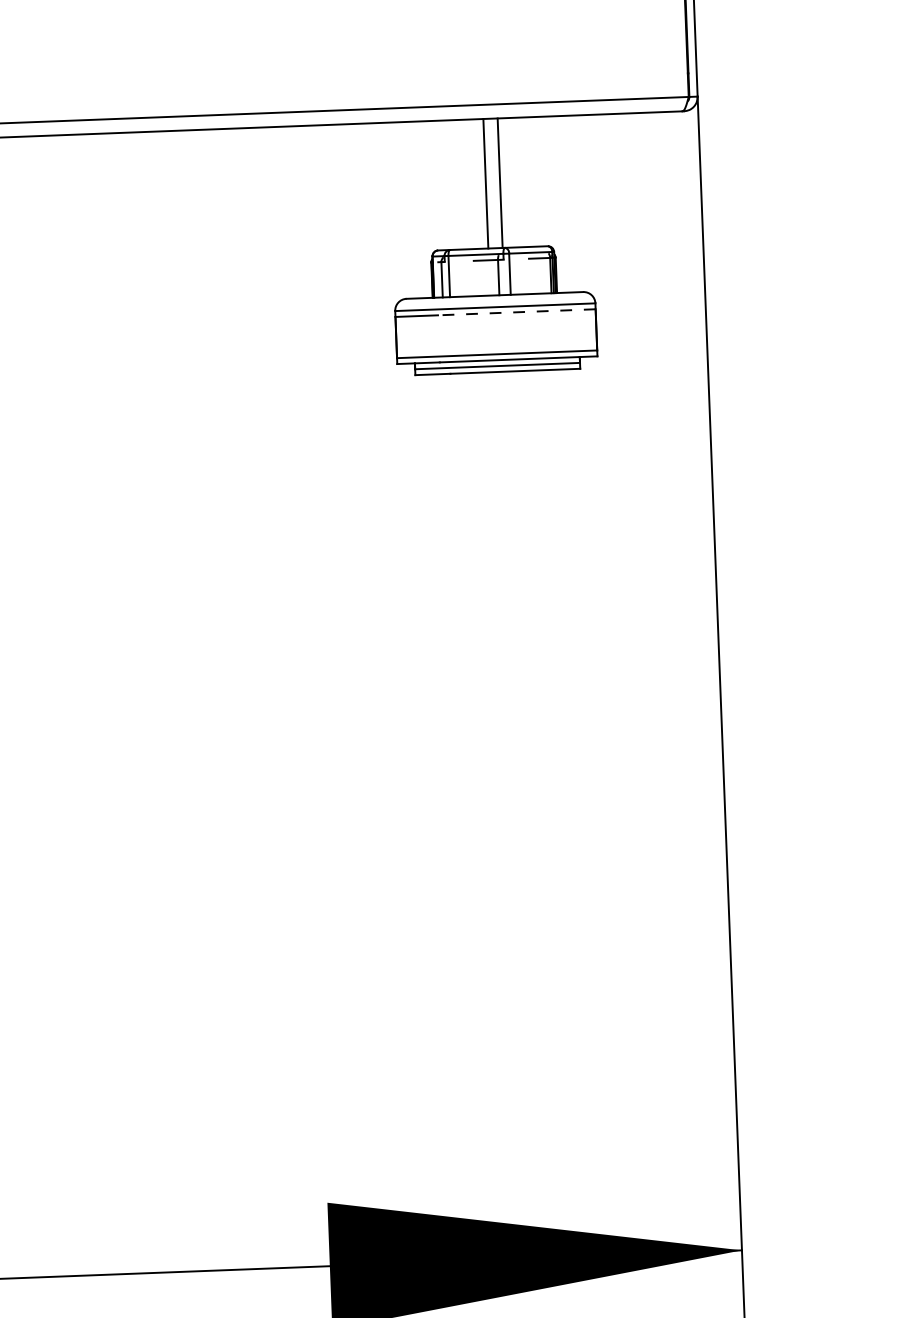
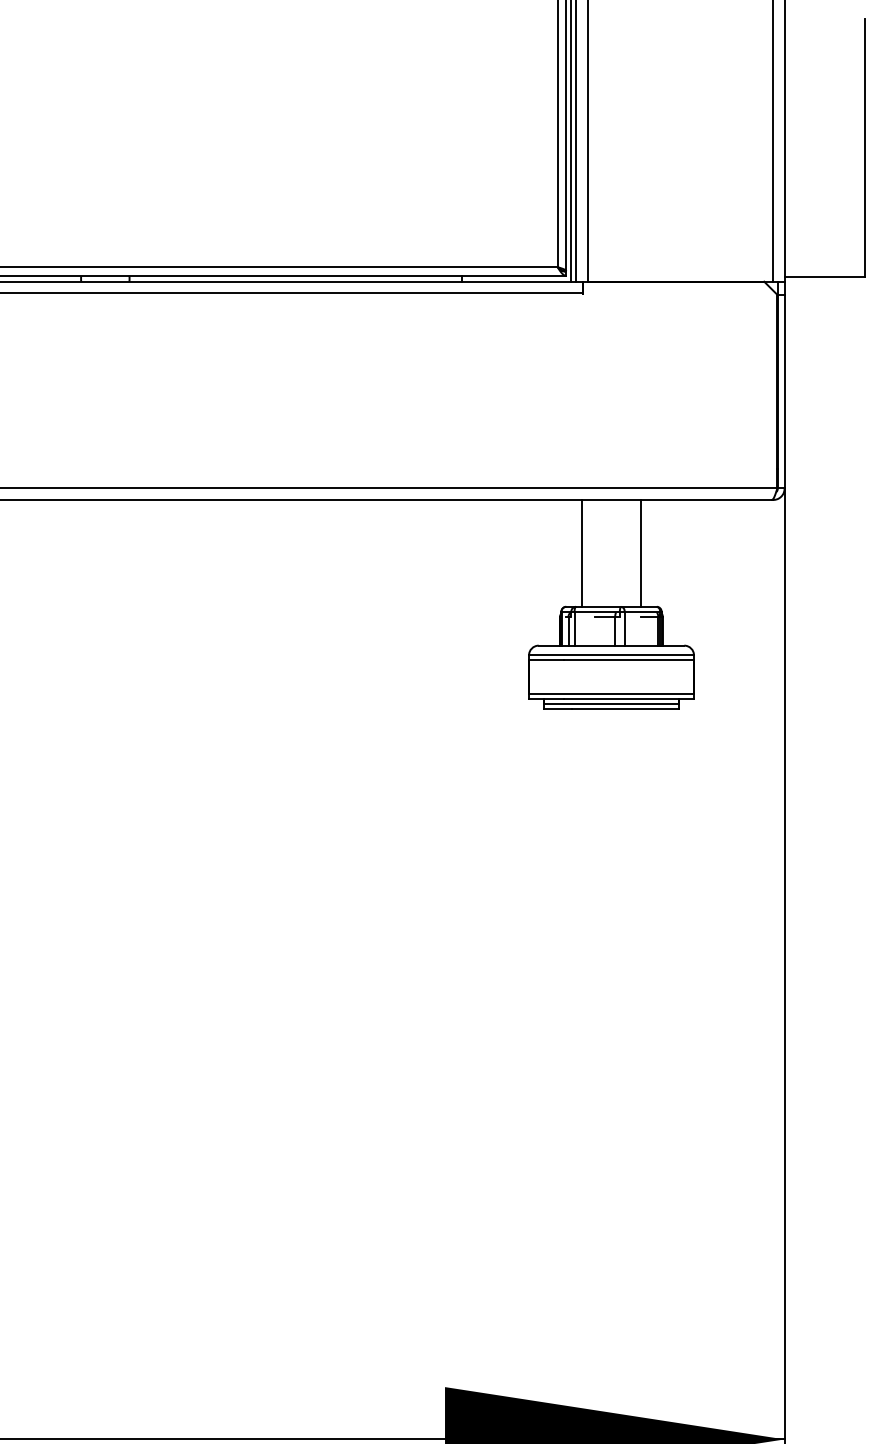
line: (485, 183) -> (640, 553), moved
line: (500, 183) -> (582, 553), moved
line: (517, 312) -> (629, 660), dashed -> solid

